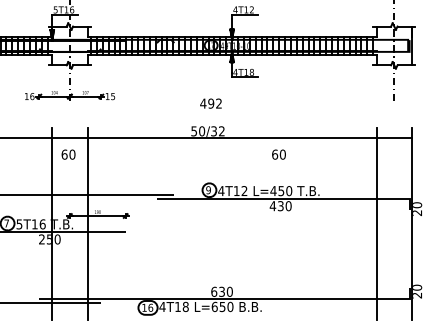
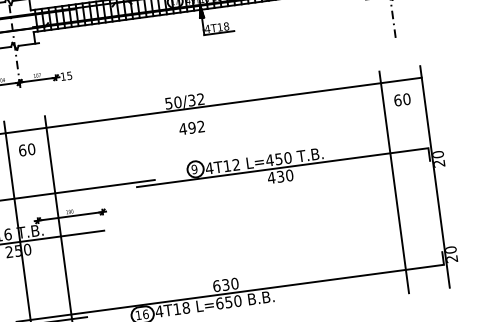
text: (210, 103) -> (191, 127), moved
text: (278, 154) -> (401, 99), moved

